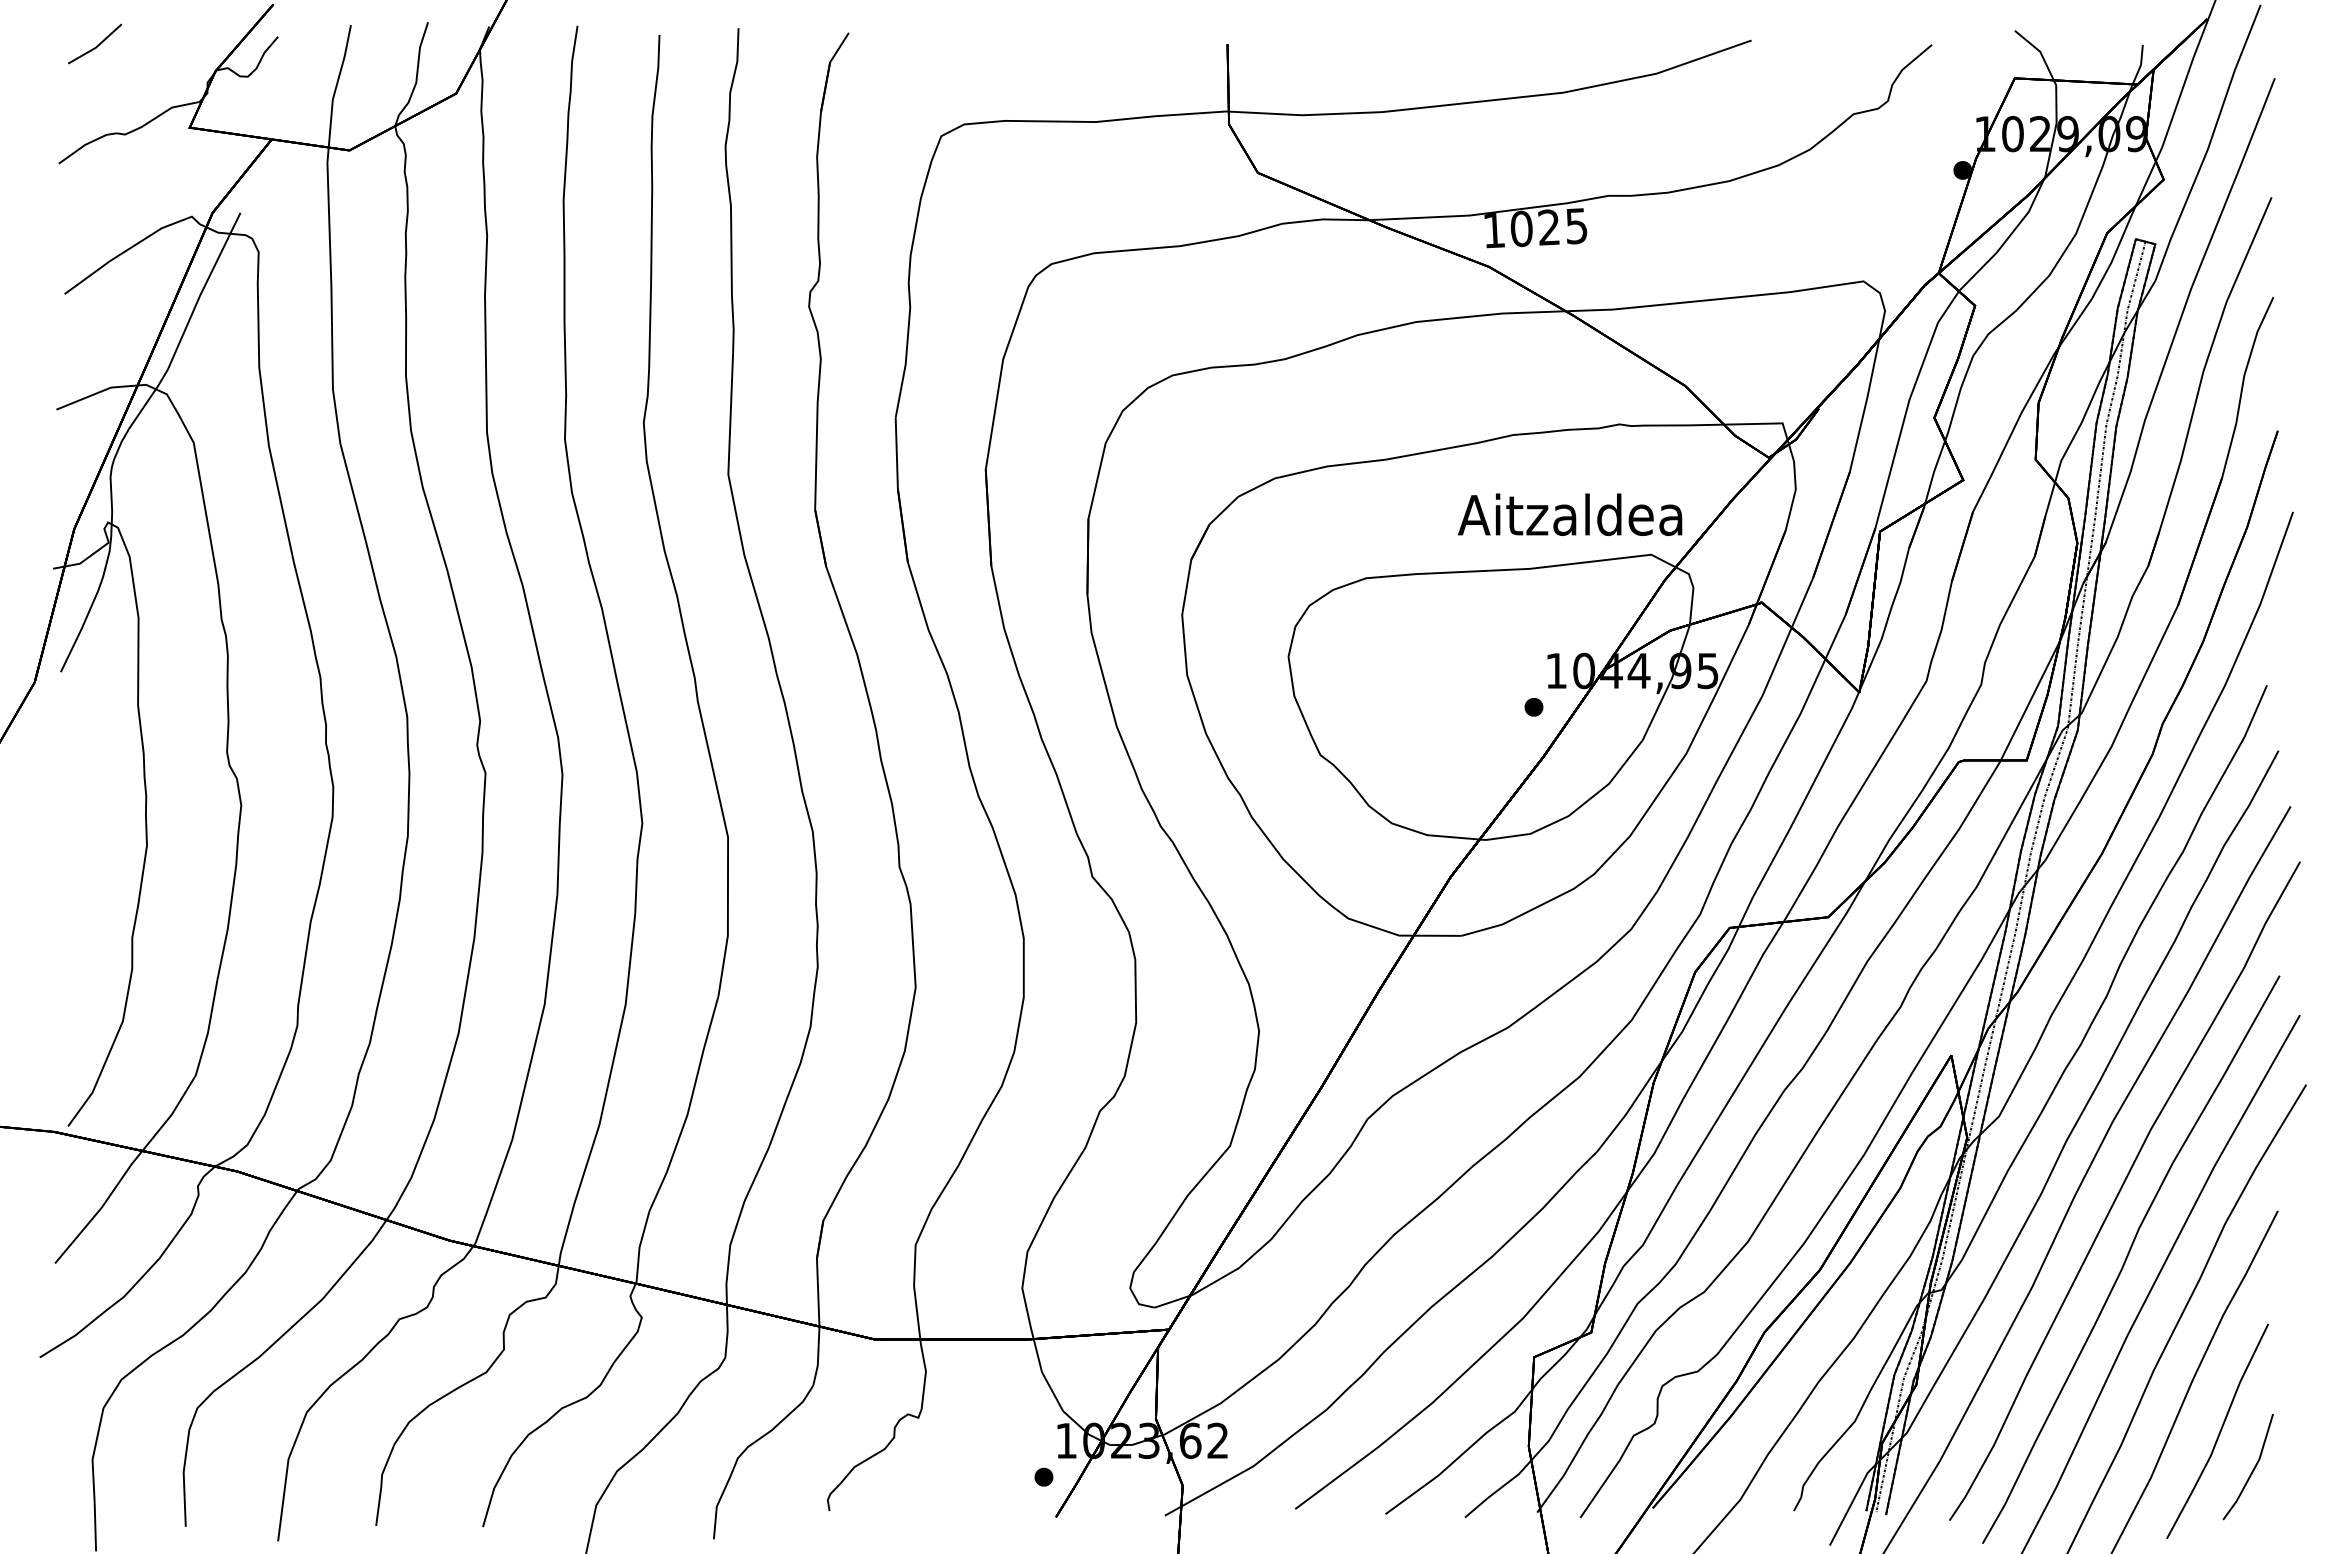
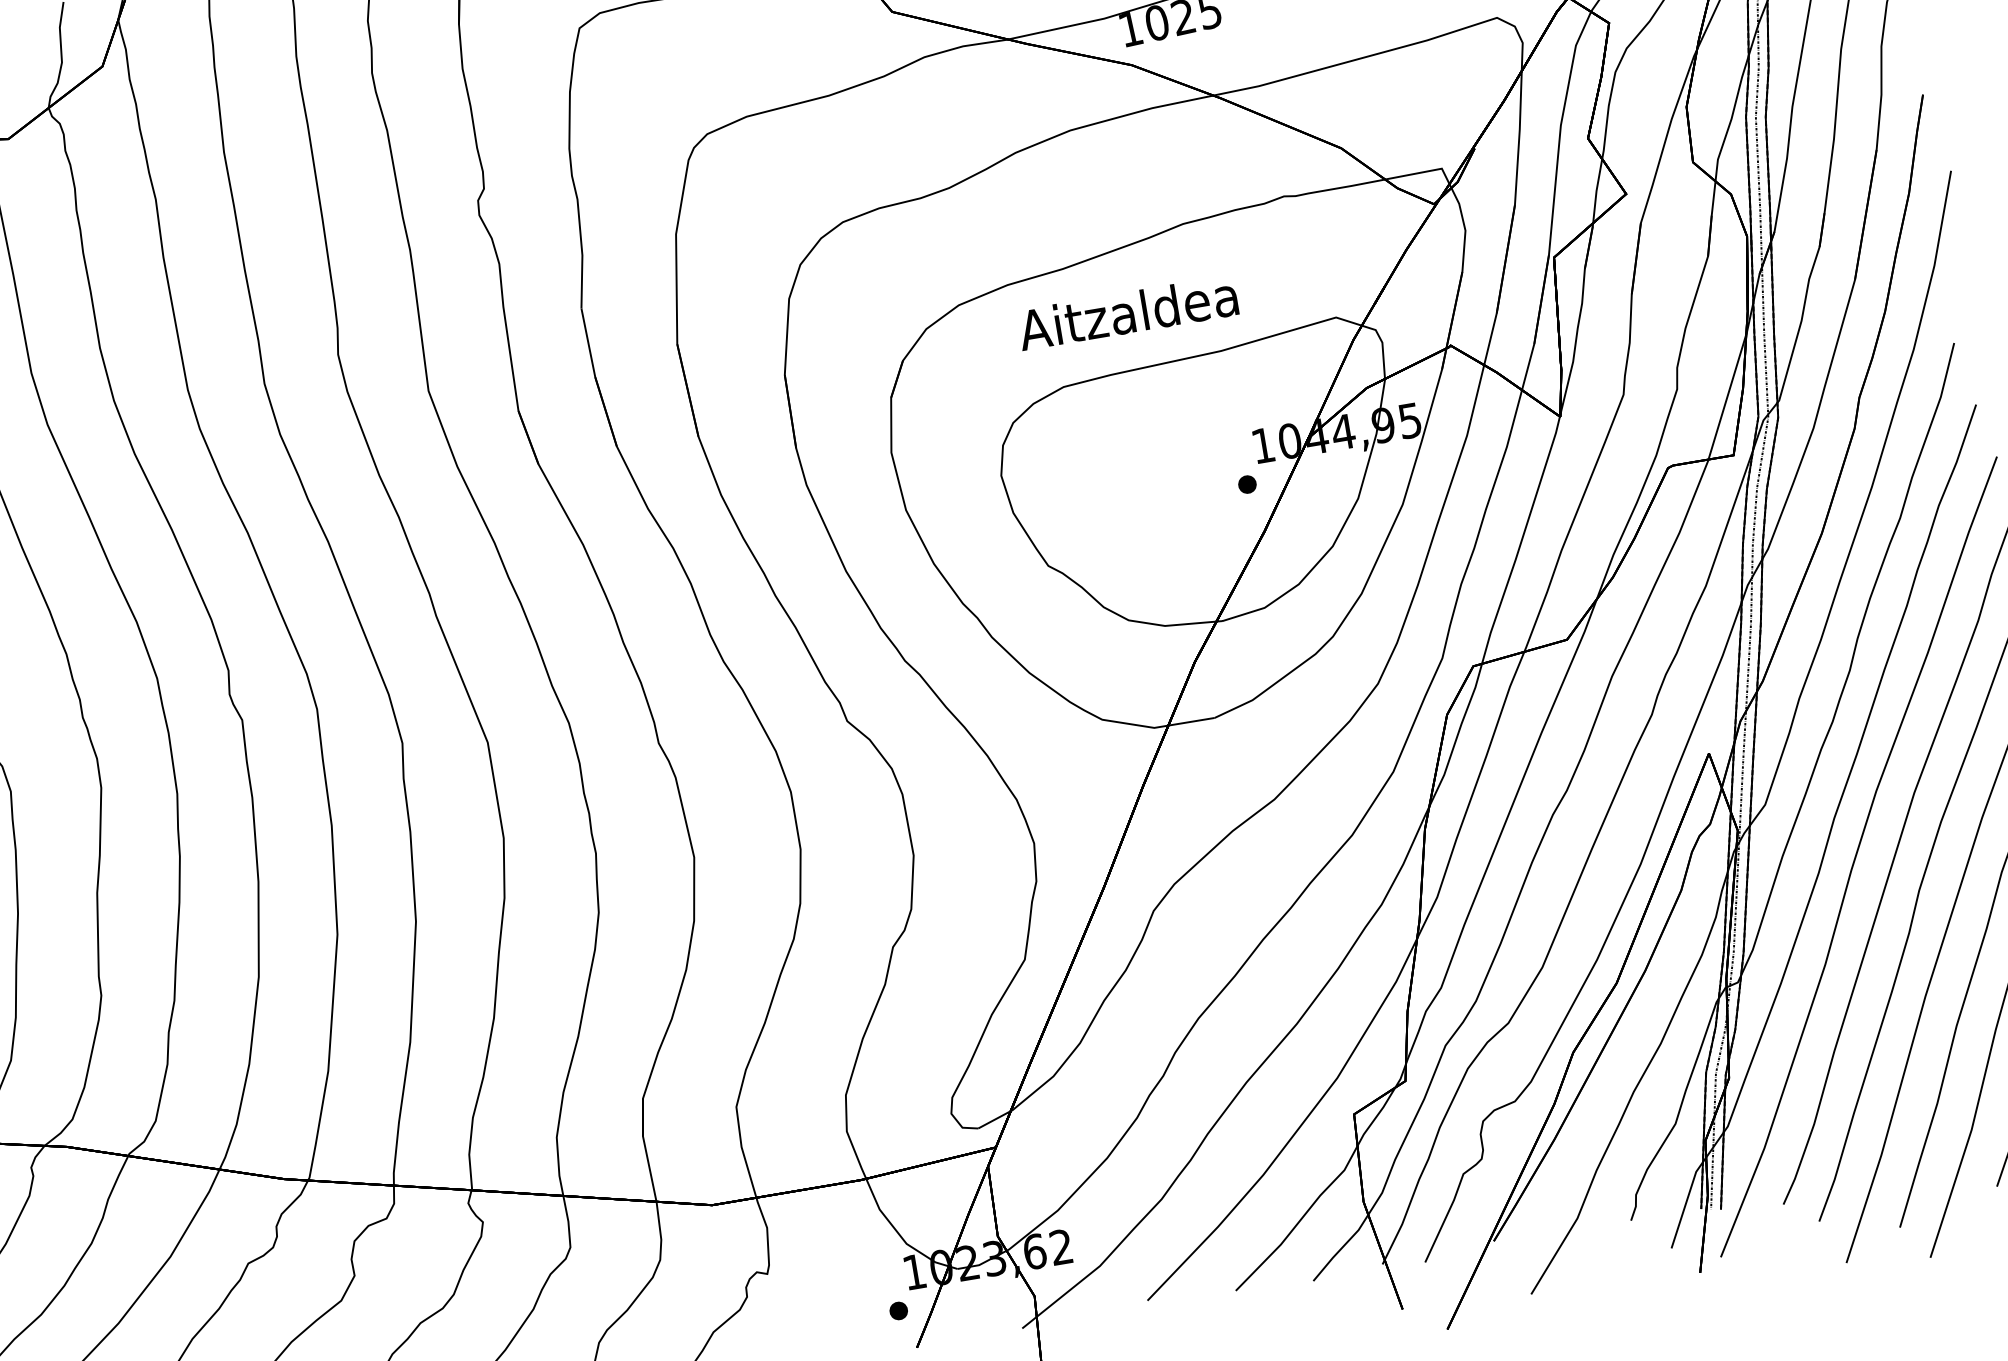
text: (1570, 514) -> (1128, 312), moved

